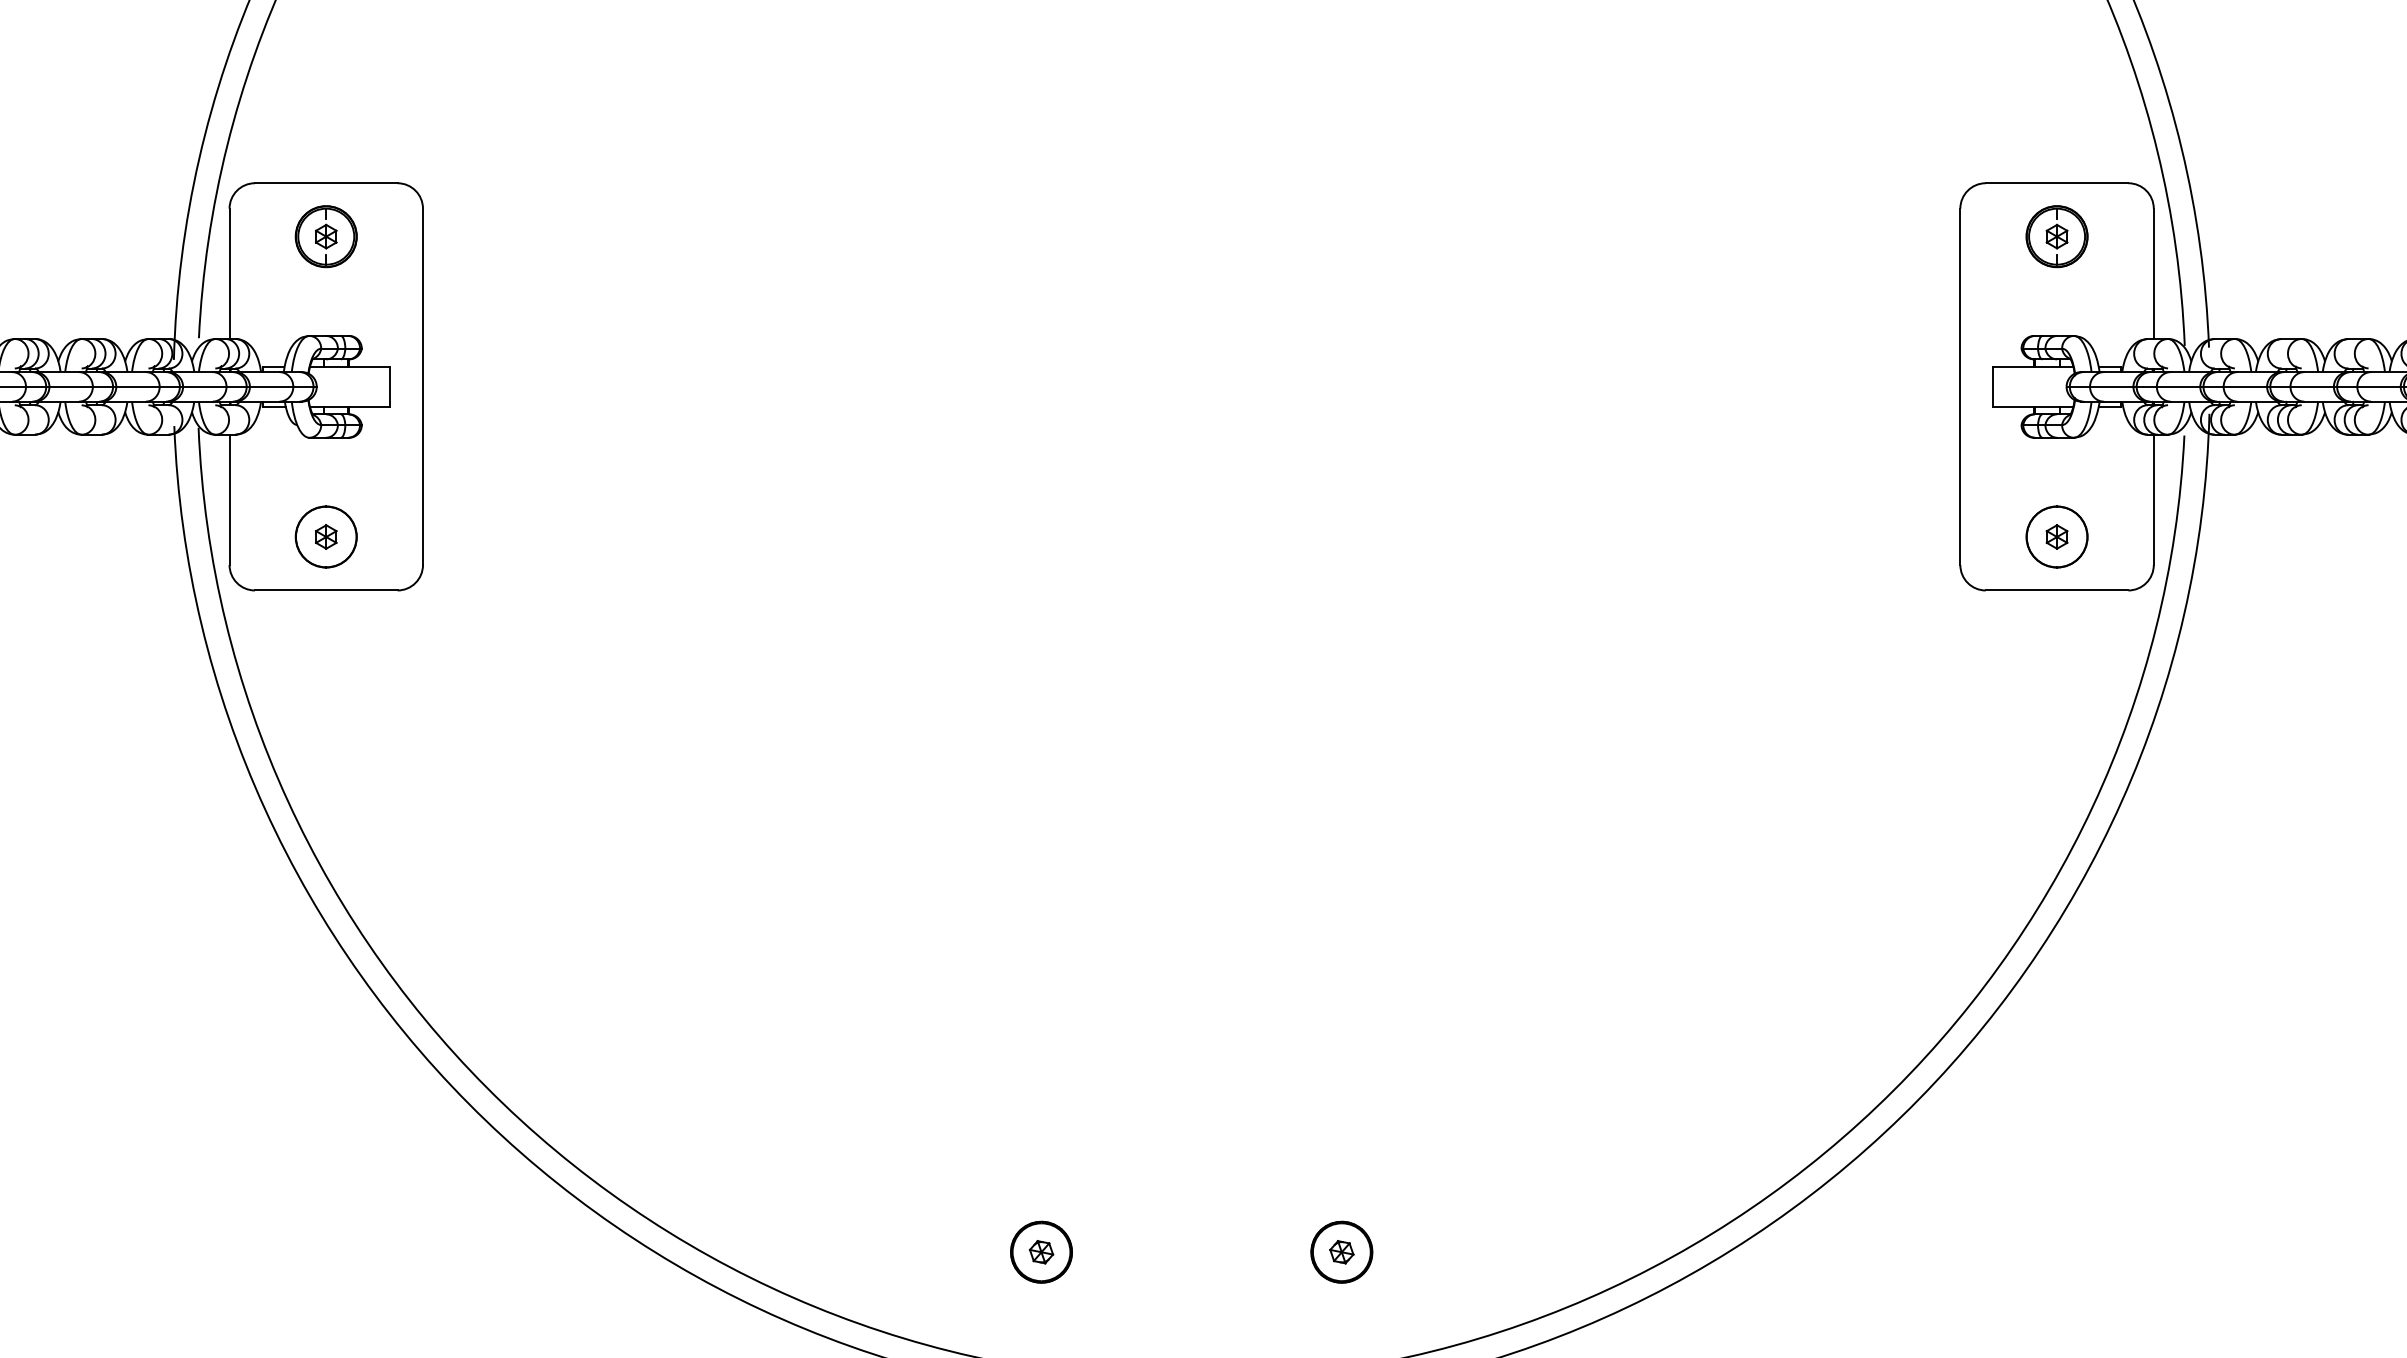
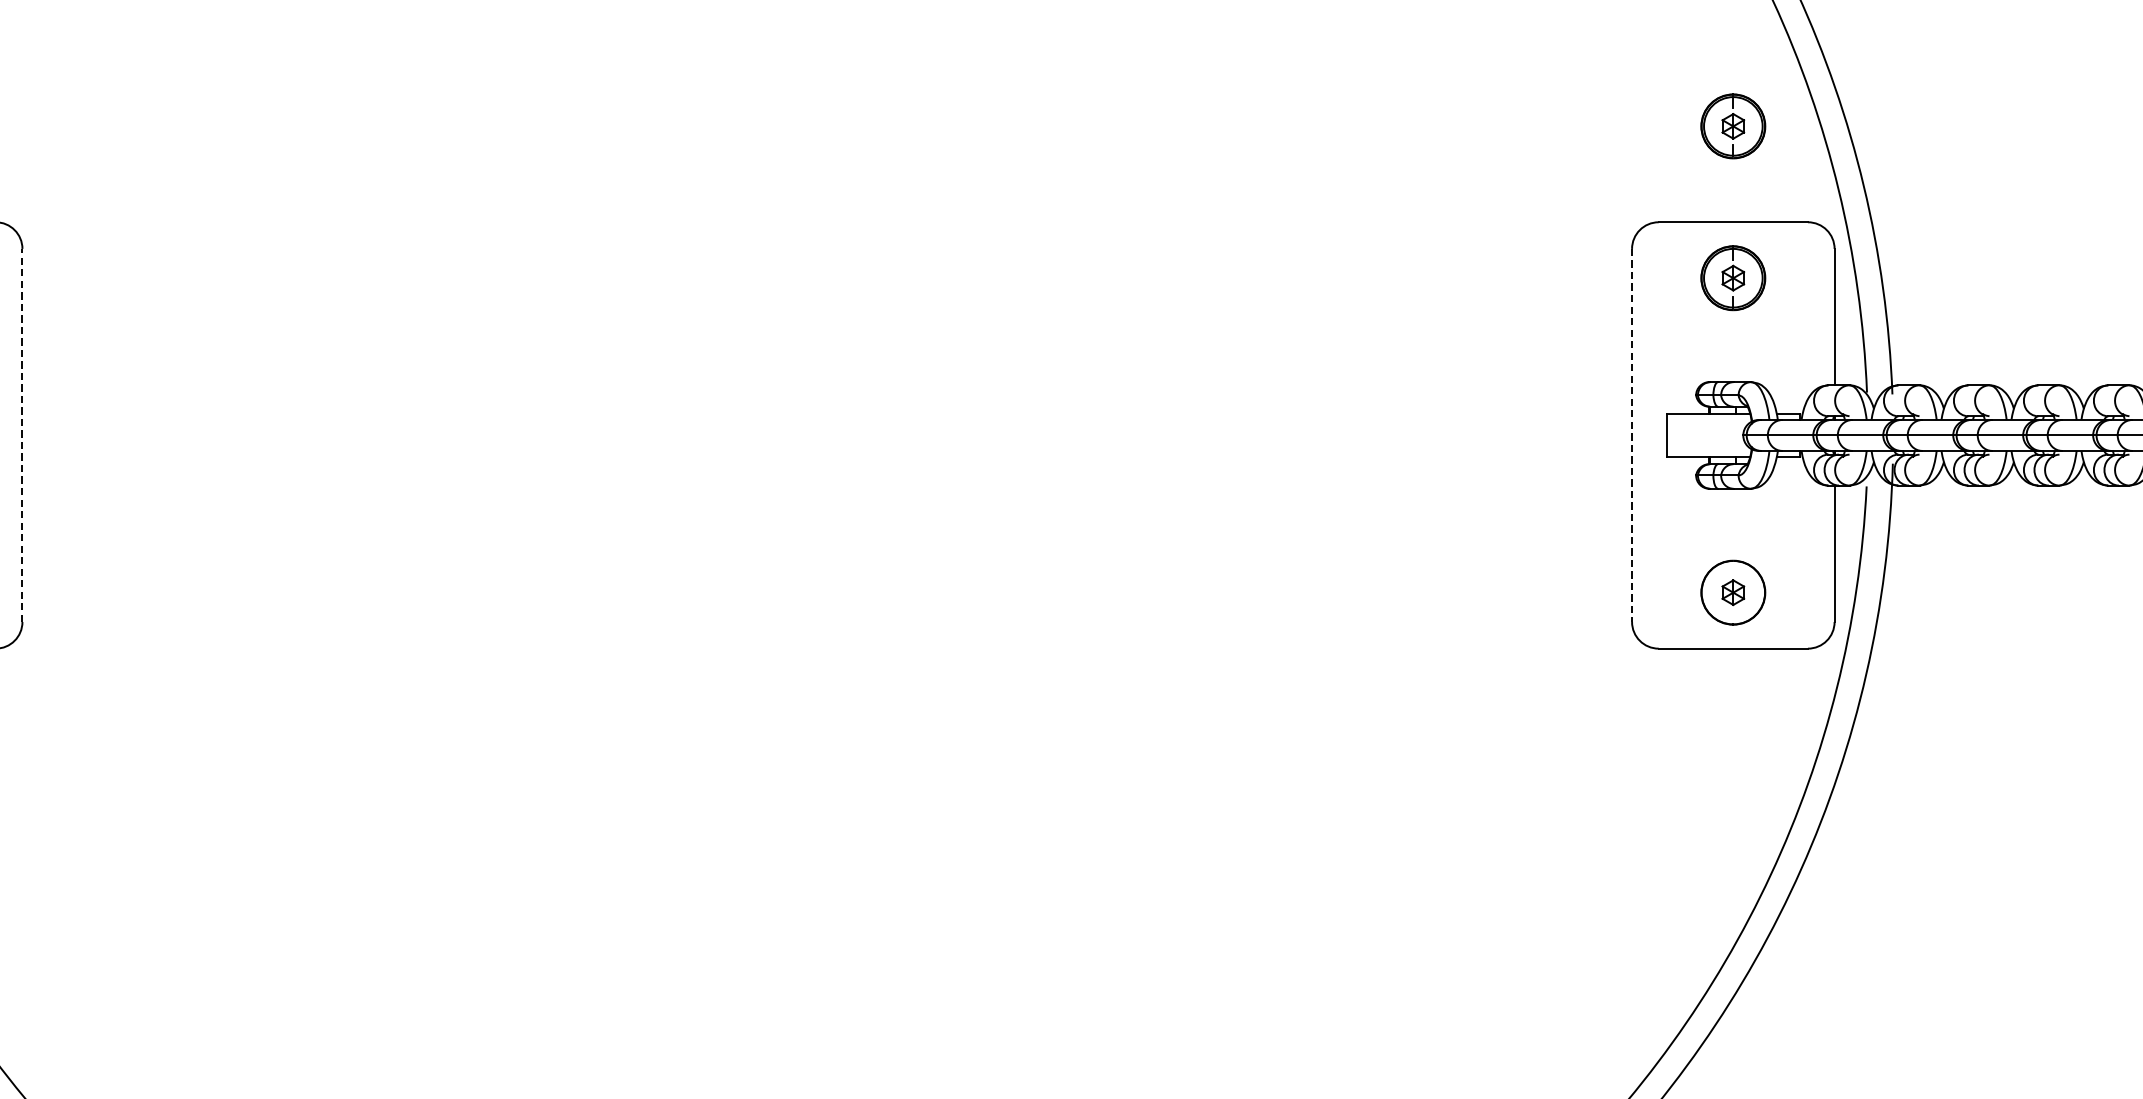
part: (2056, 91) -> (1732, 126), added
line: (423, 386) -> (22, 435), solid -> dashed
line: (1960, 387) -> (1632, 436), solid -> dashed

